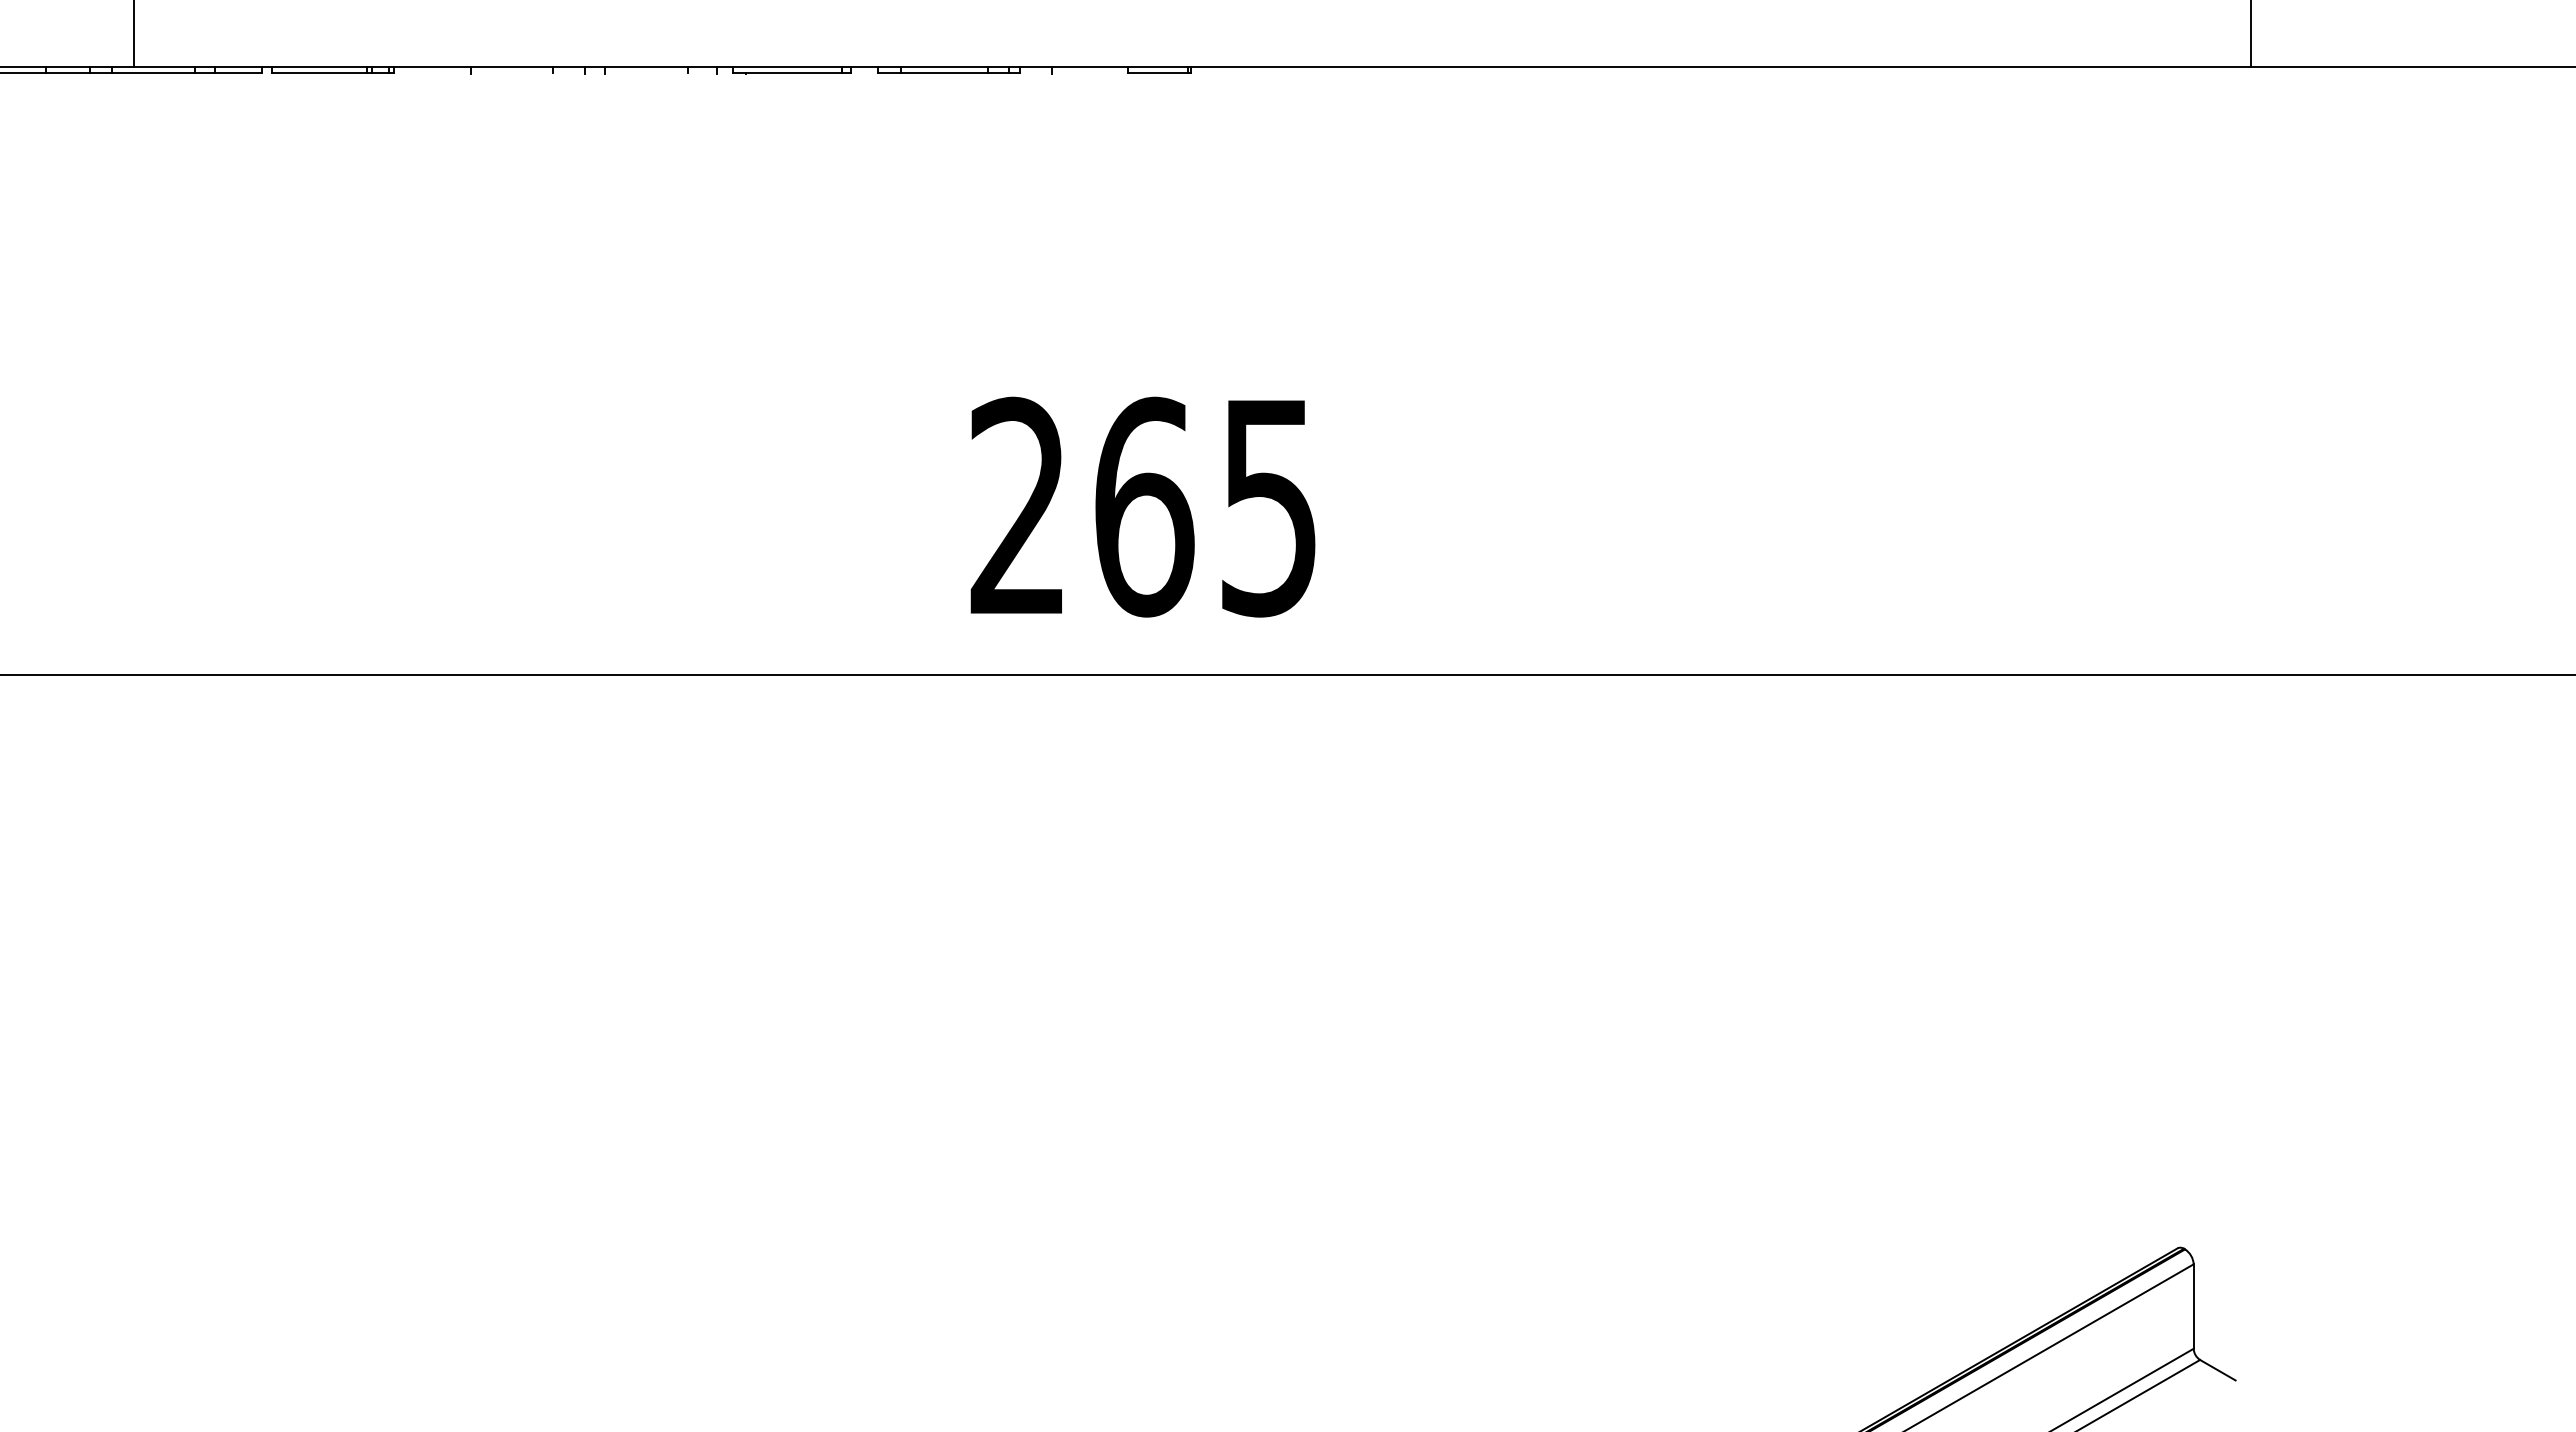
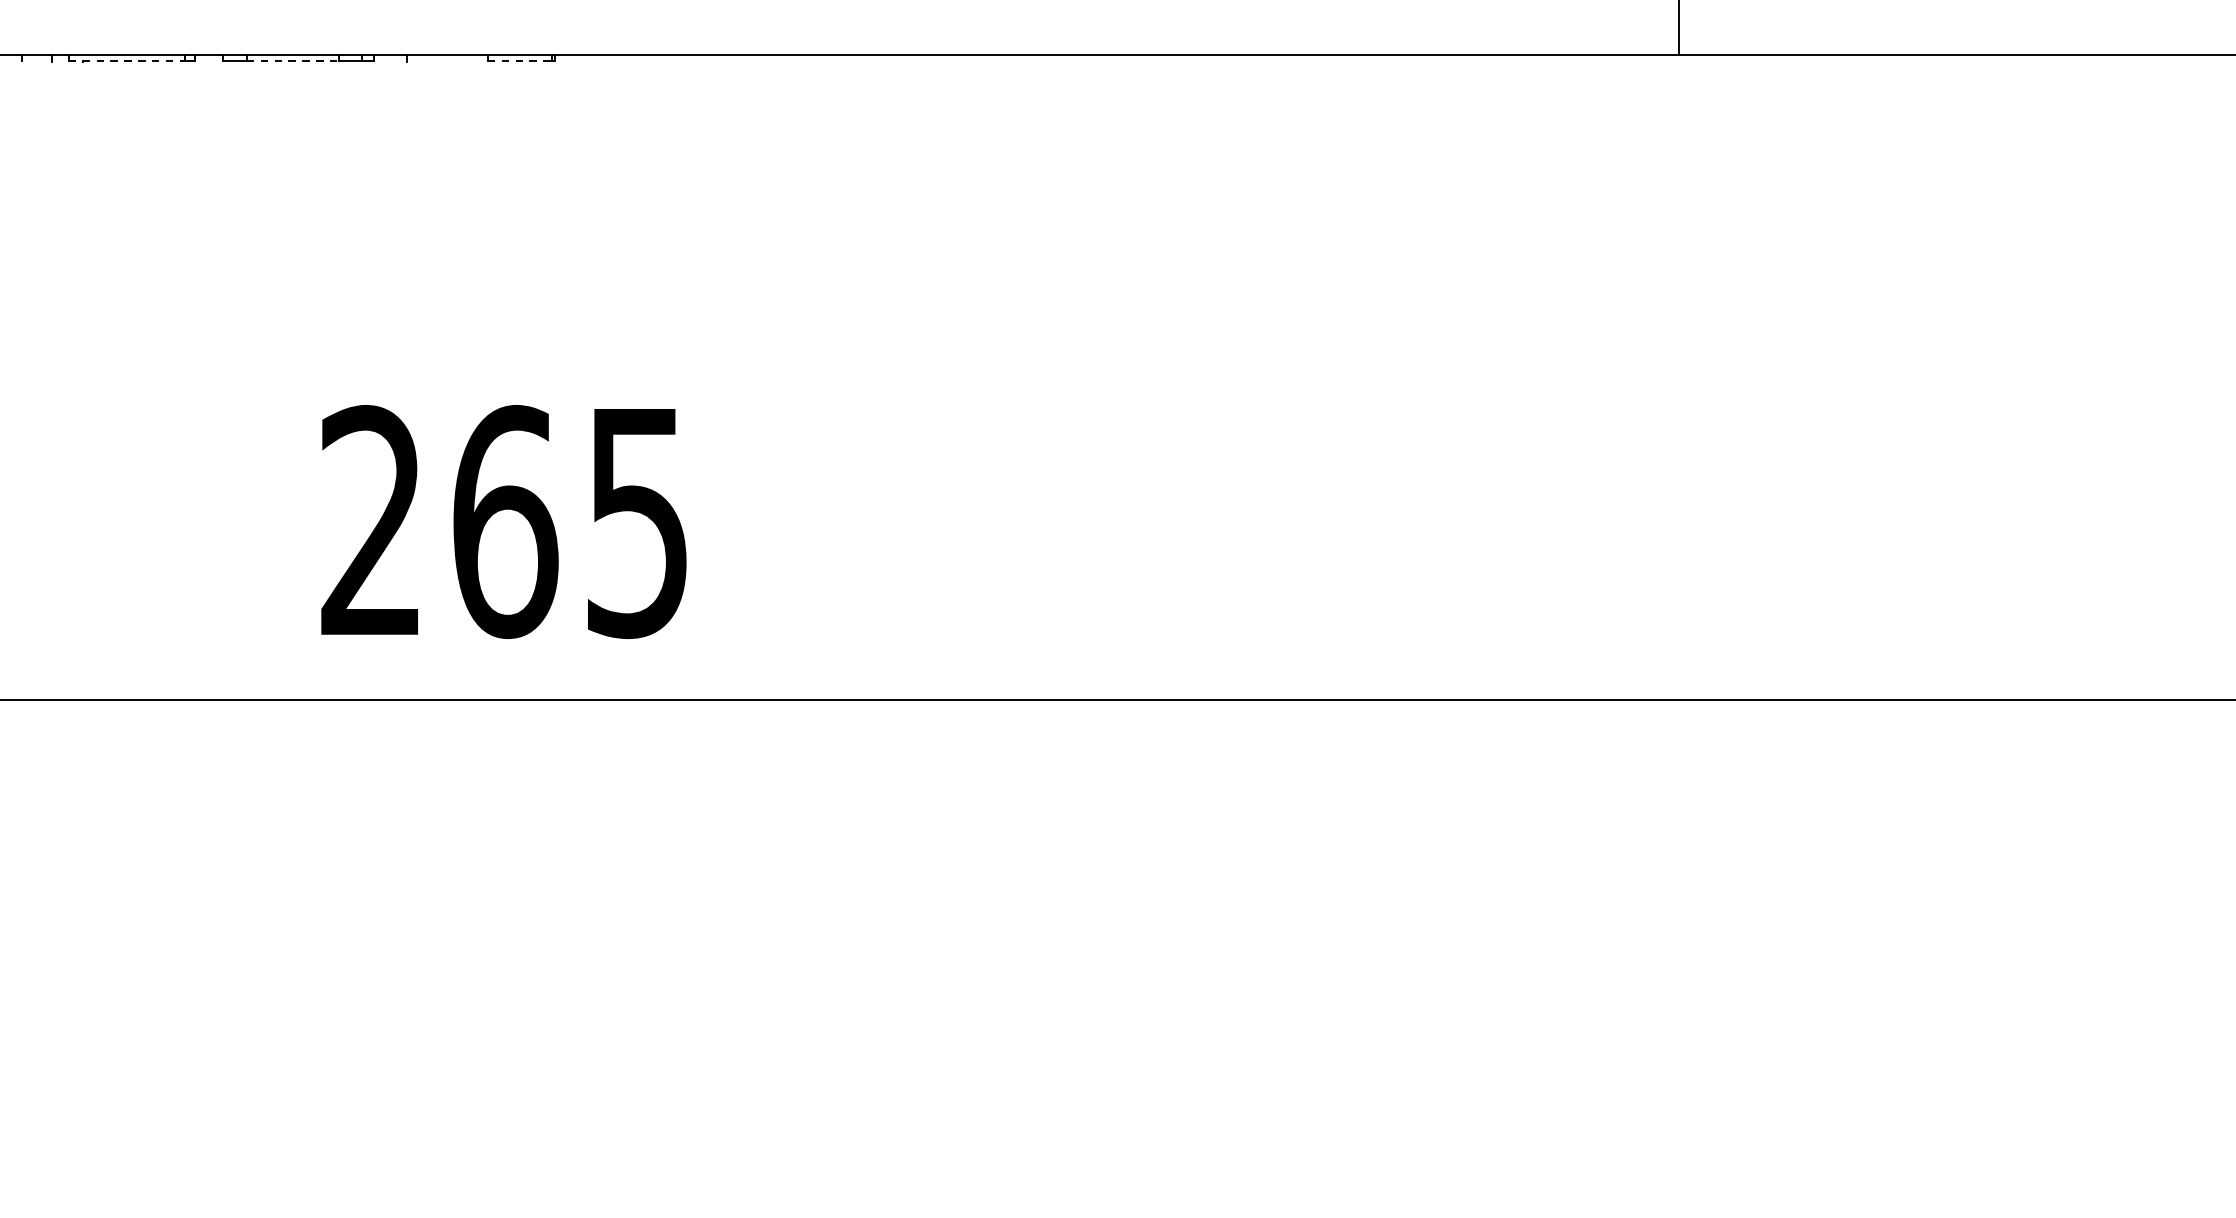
line: (787, 72) -> (126, 61), solid -> dashed
line: (944, 72) -> (293, 61), solid -> dashed
line: (1158, 72) -> (520, 61), solid -> dashed

